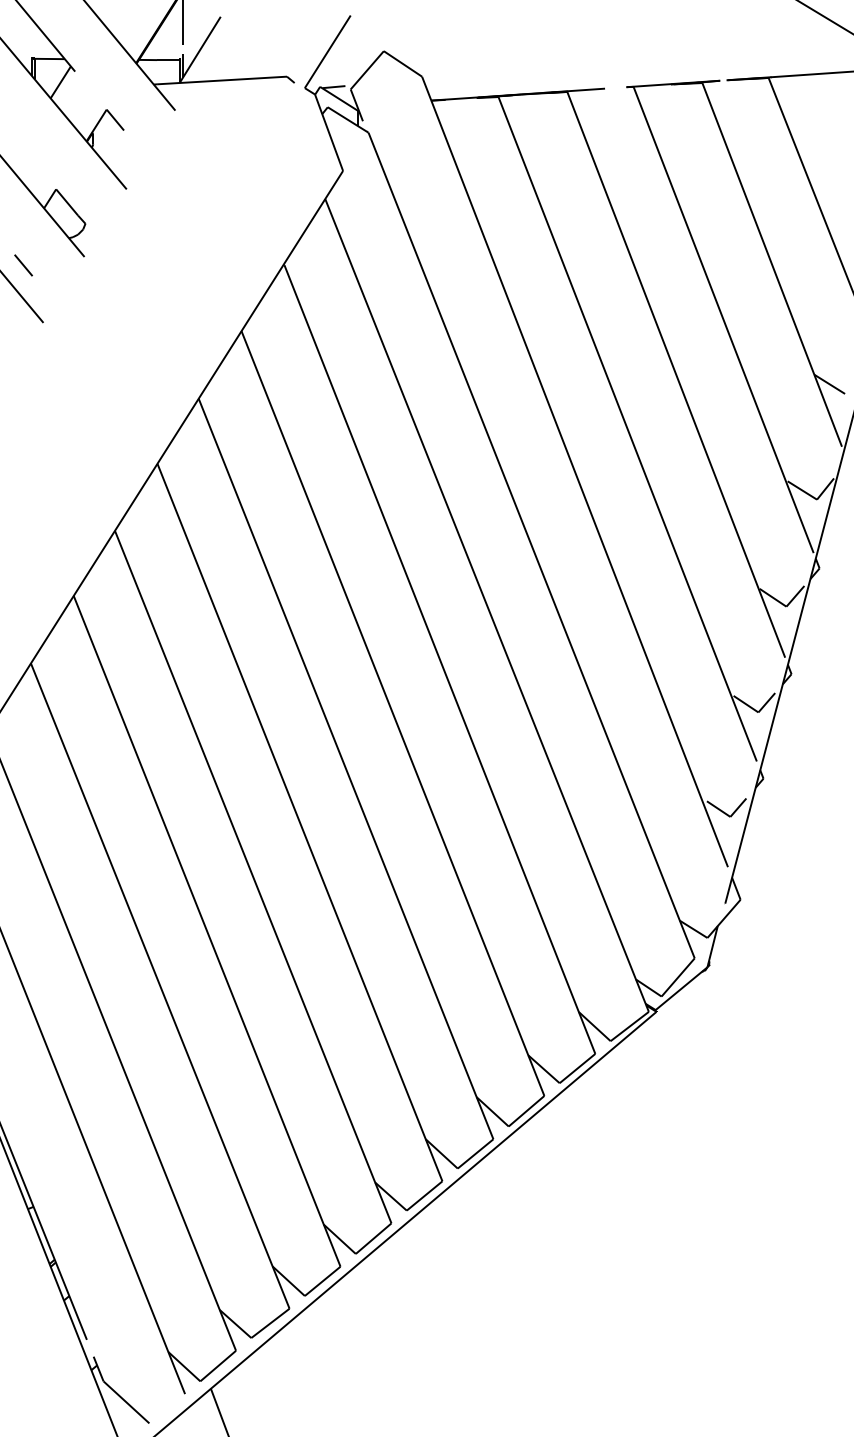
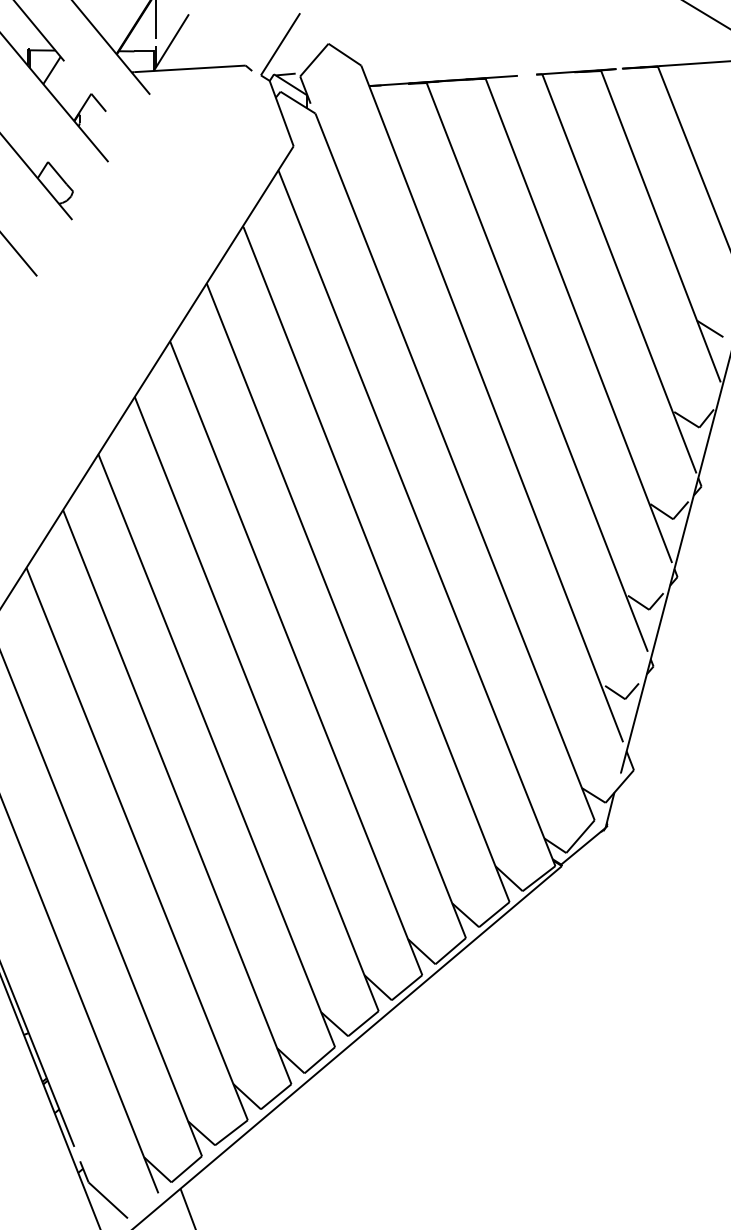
line: (23, 264) -> (20, 226), removed

